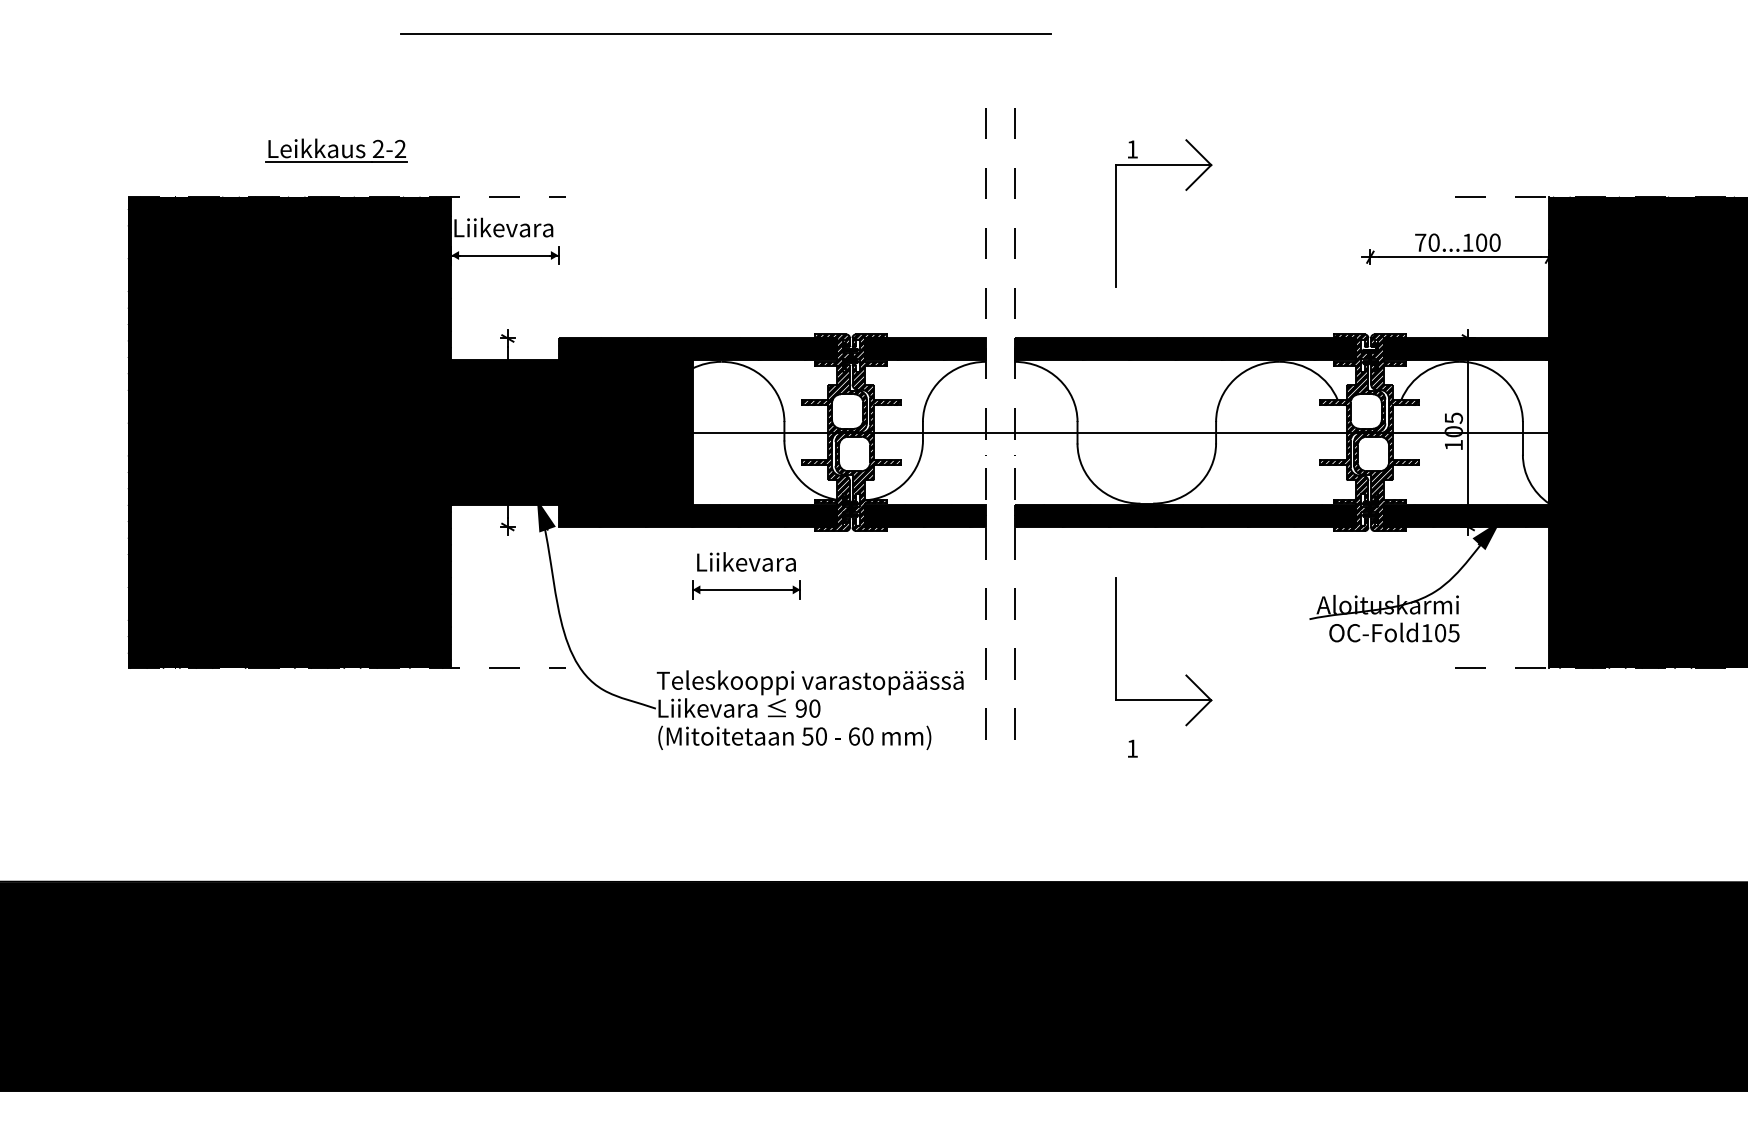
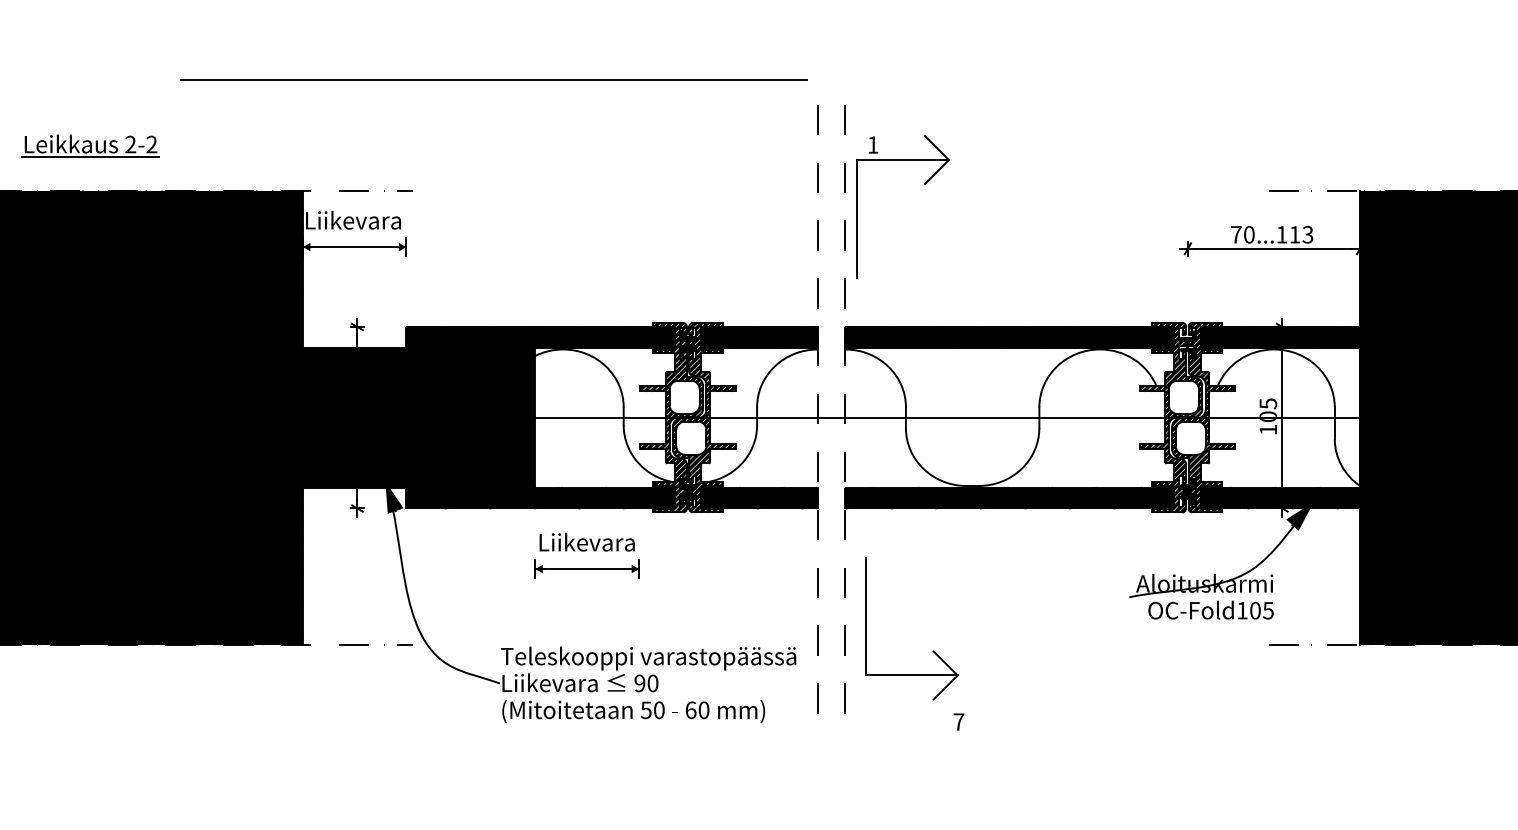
line: (725, 33) -> (492, 79), moved
part: (336, 150) -> (90, 145), moved
part: (1185, 190) -> (924, 184), moved
text: (1488, 242) -> (1301, 234), 70...100 -> 70...113
part: (1186, 674) -> (933, 650), moved
text: (1132, 748) -> (958, 721), 1 -> 7

